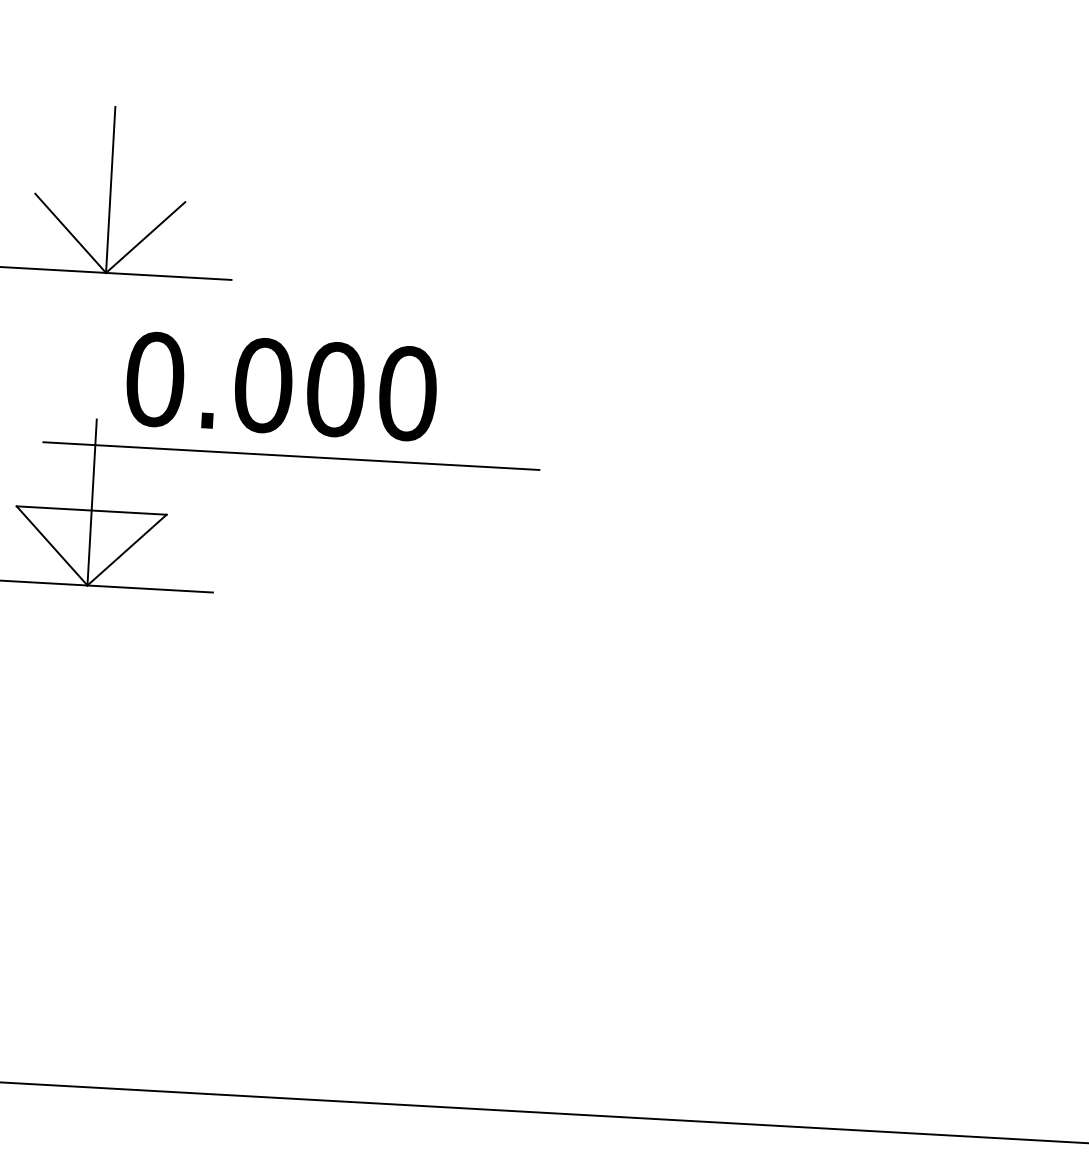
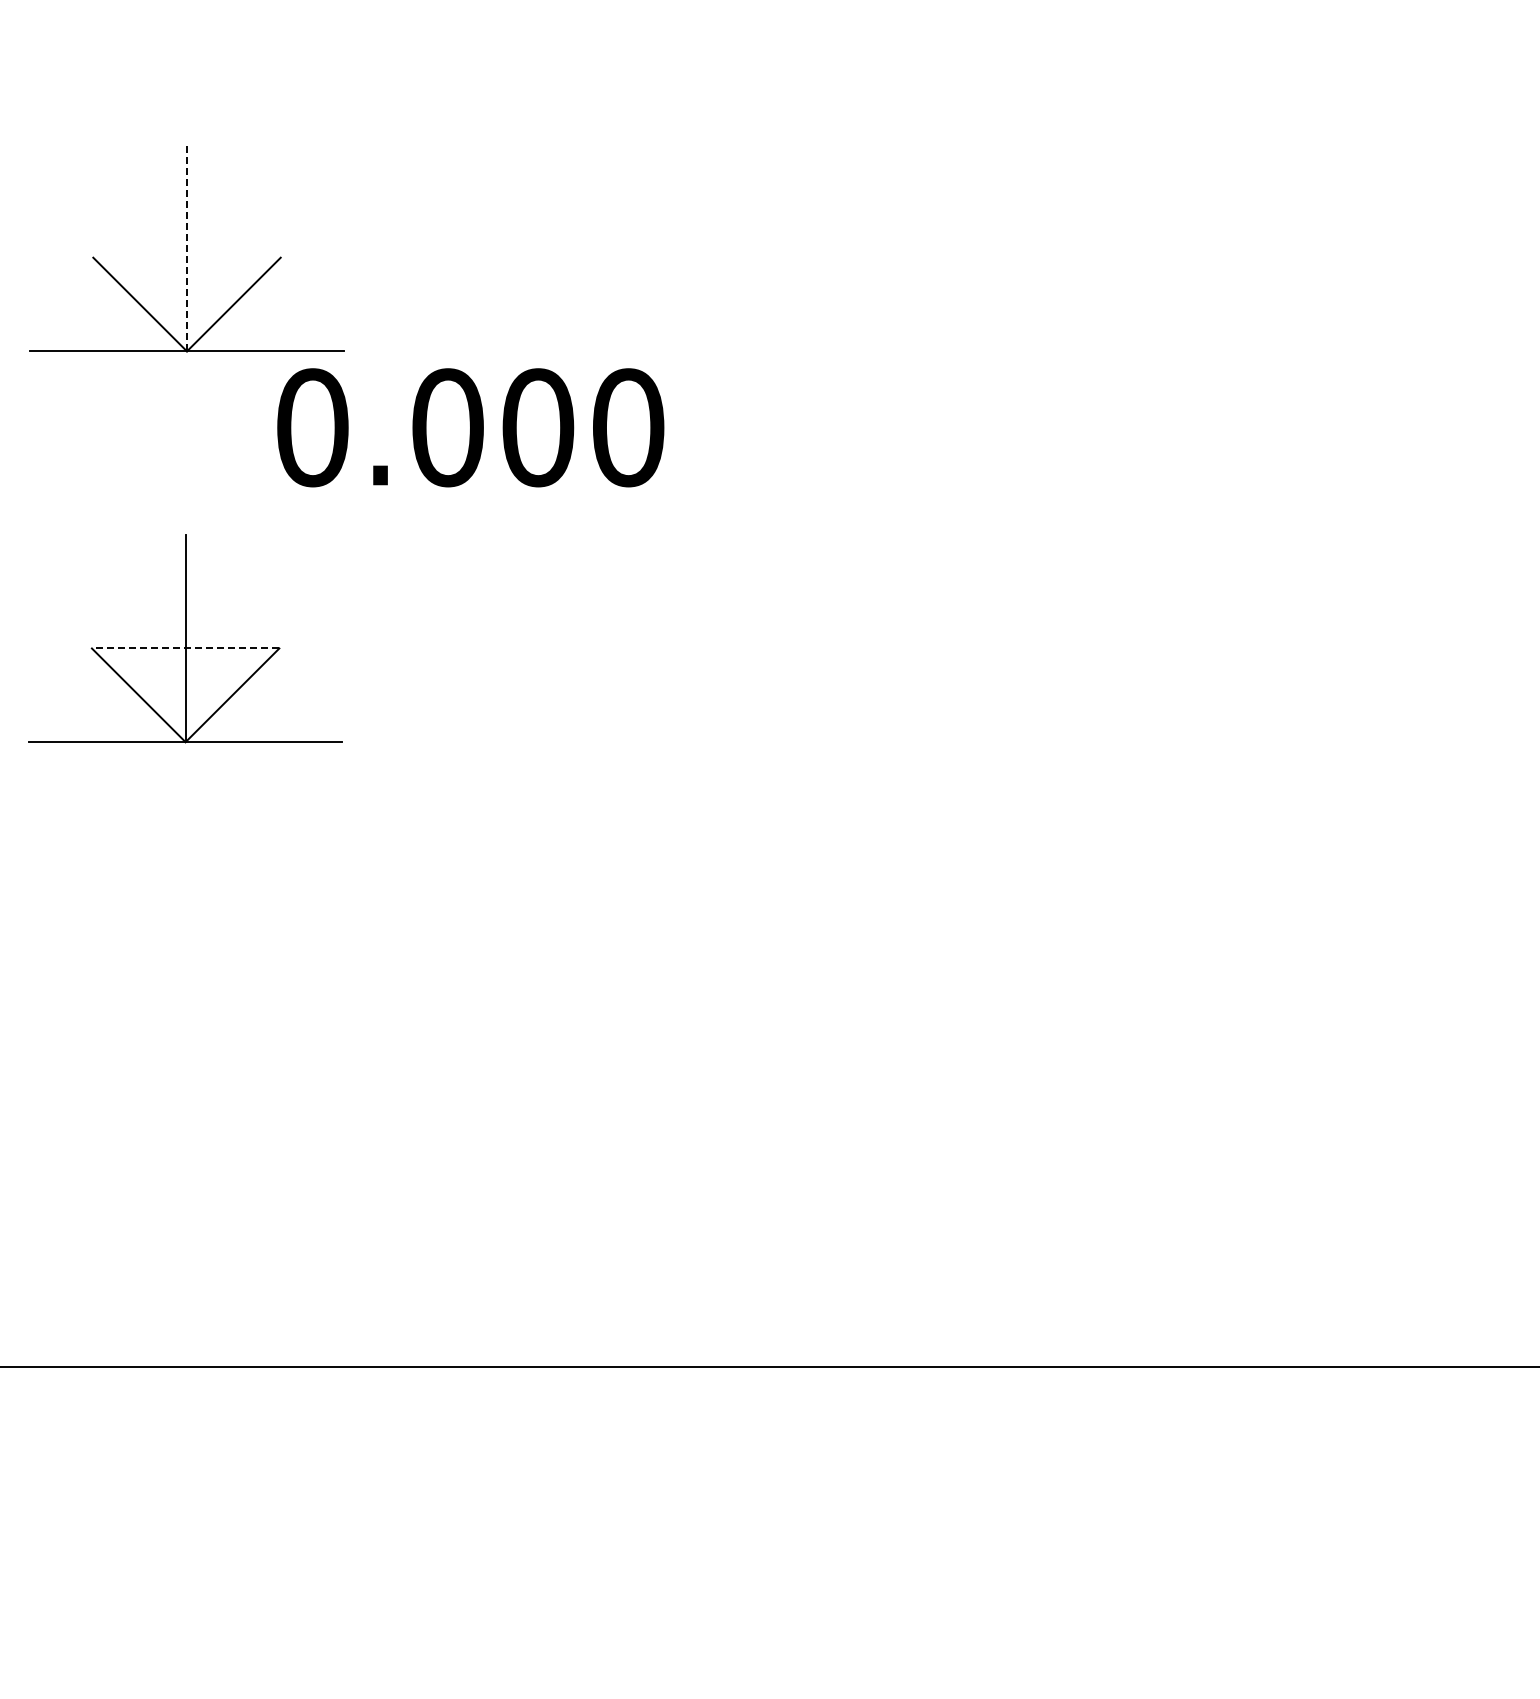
line: (111, 189) -> (187, 247), solid -> dashed
text: (281, 386) -> (470, 427), moved
line: (291, 455) -> (430, 566), removed
line: (91, 510) -> (185, 648), solid -> dashed

